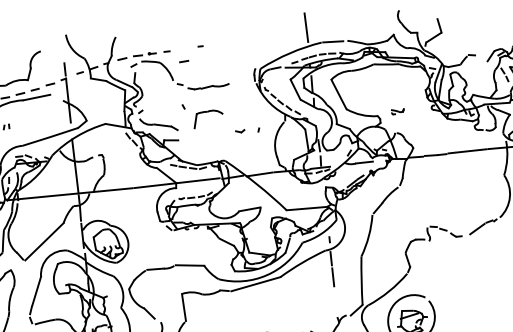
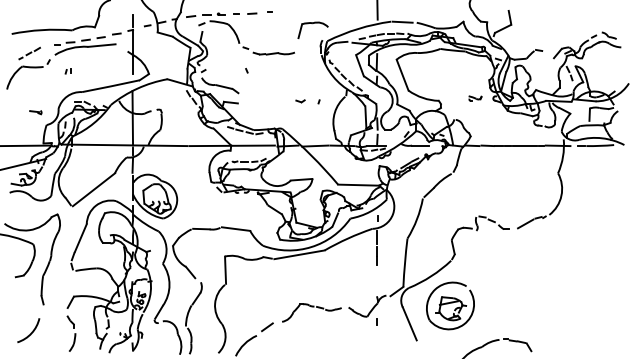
line: (184, 61) -> (252, 13), moved
part: (398, 111) -> (475, 98), moved
part: (207, 119) -> (312, 30), moved

